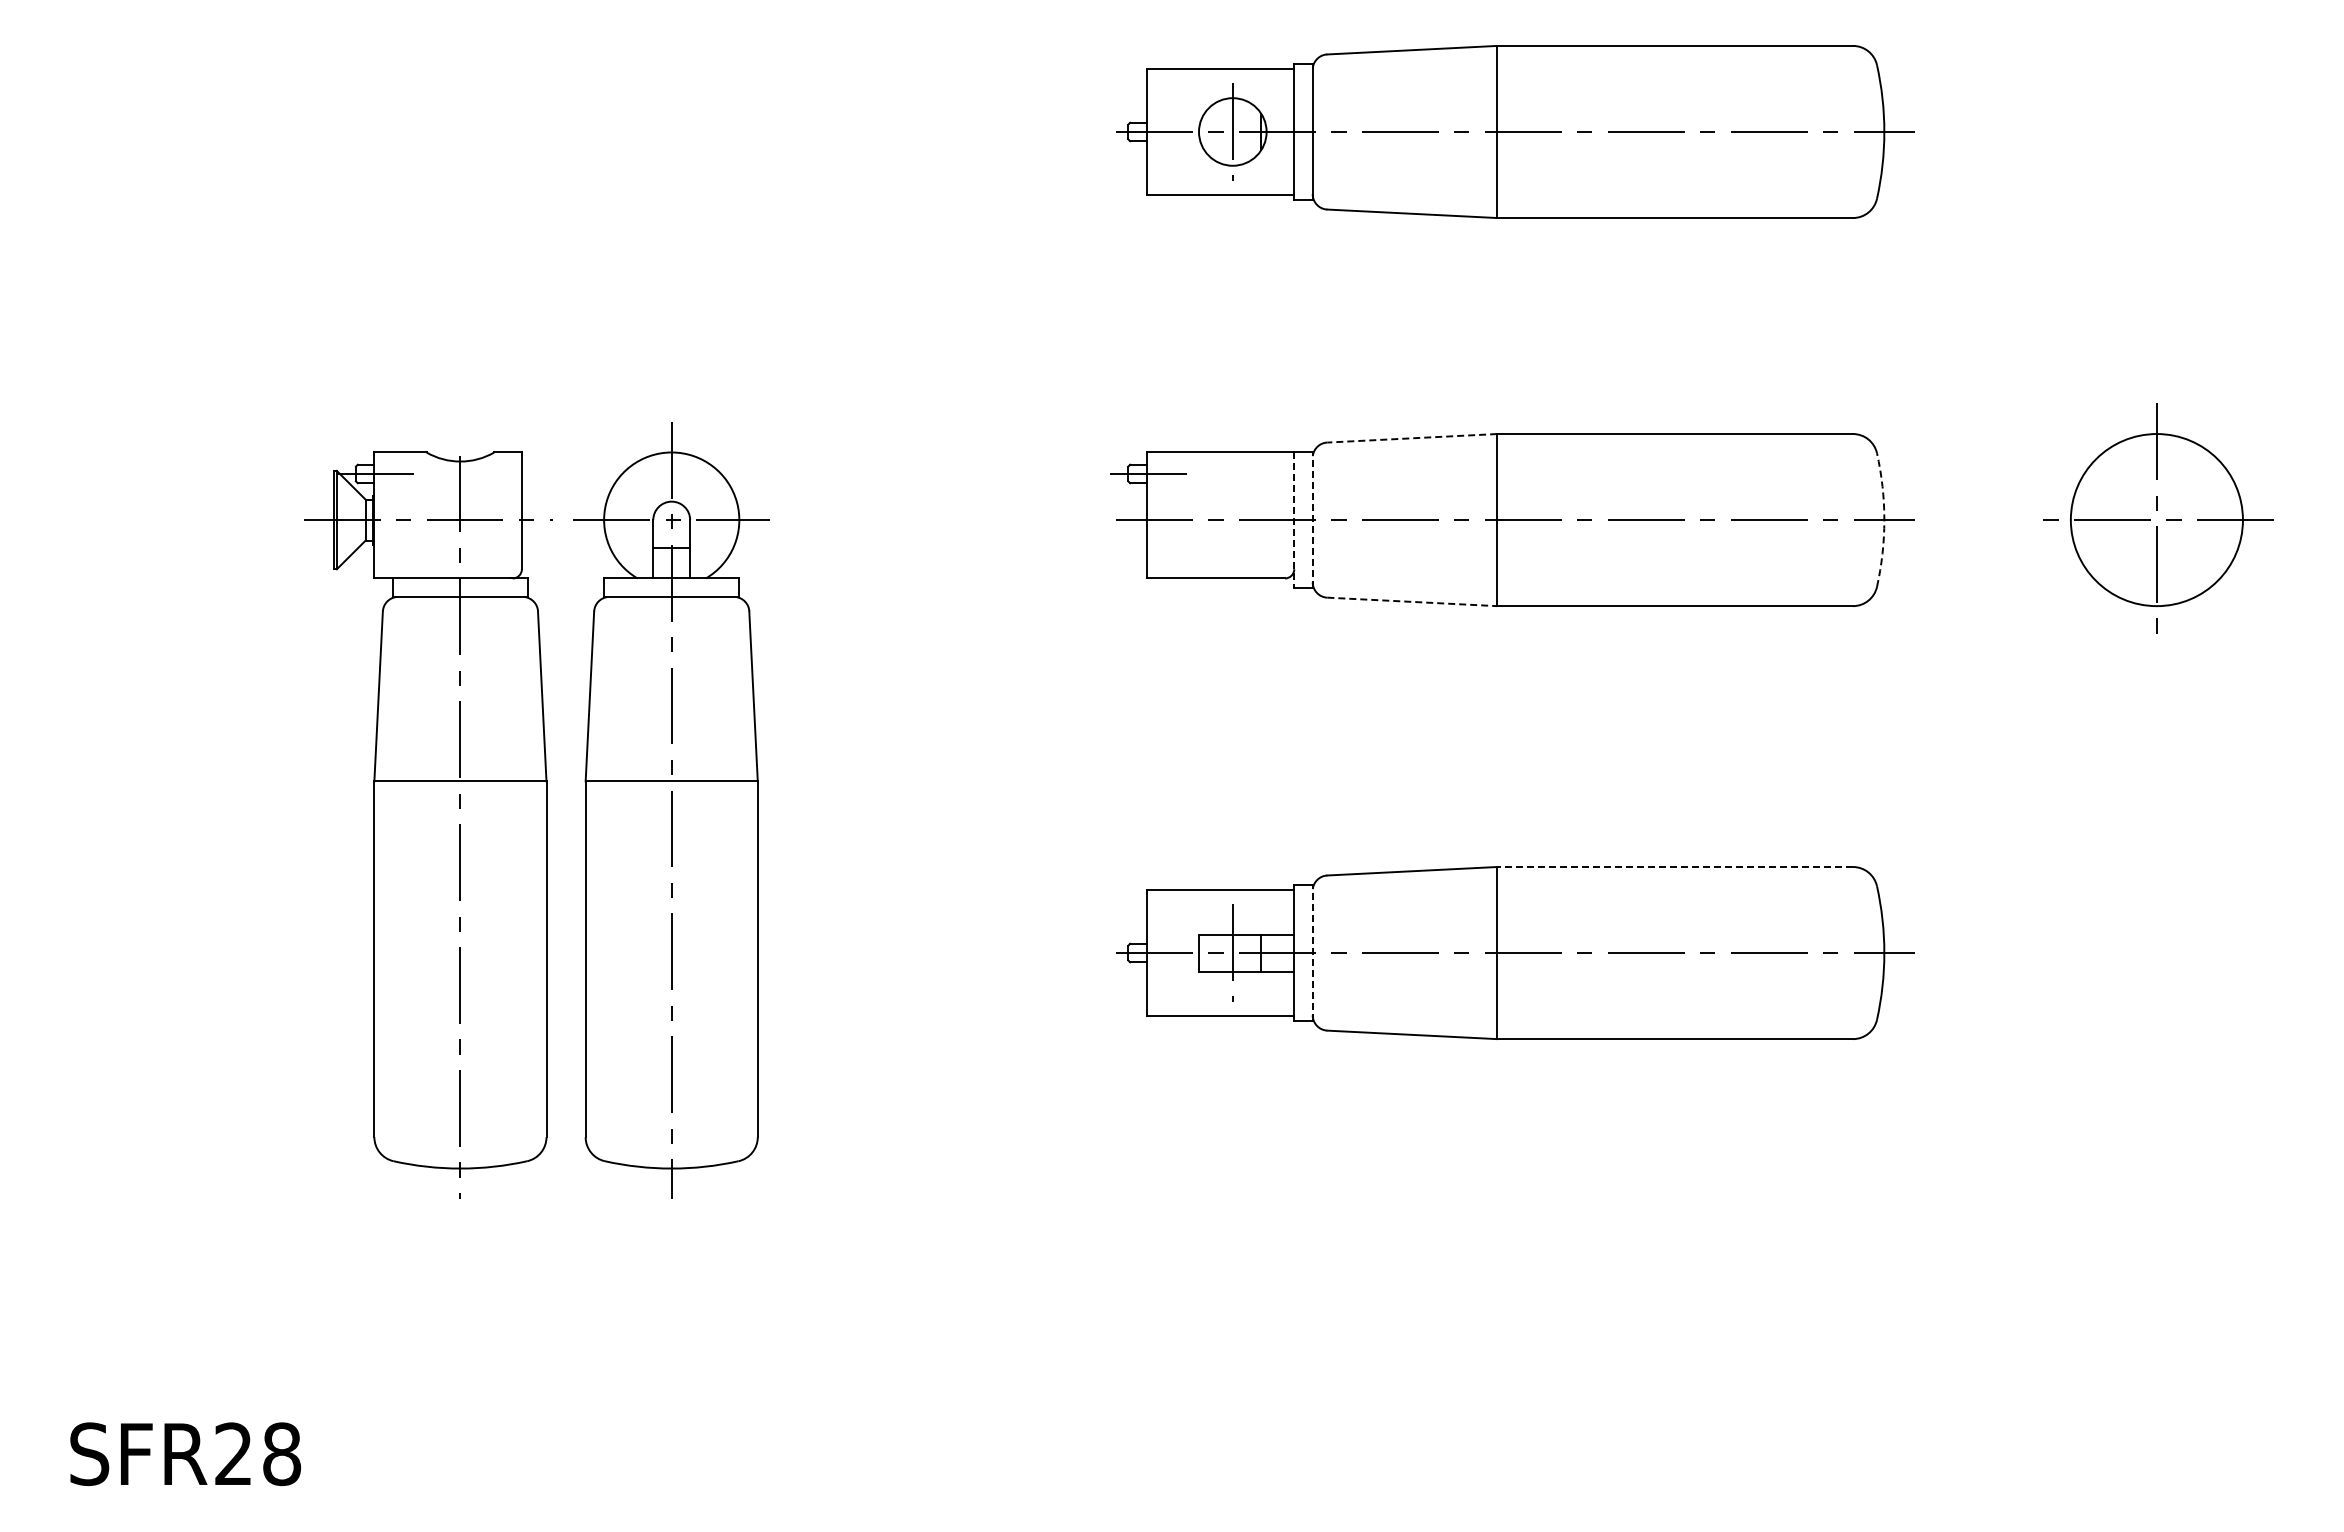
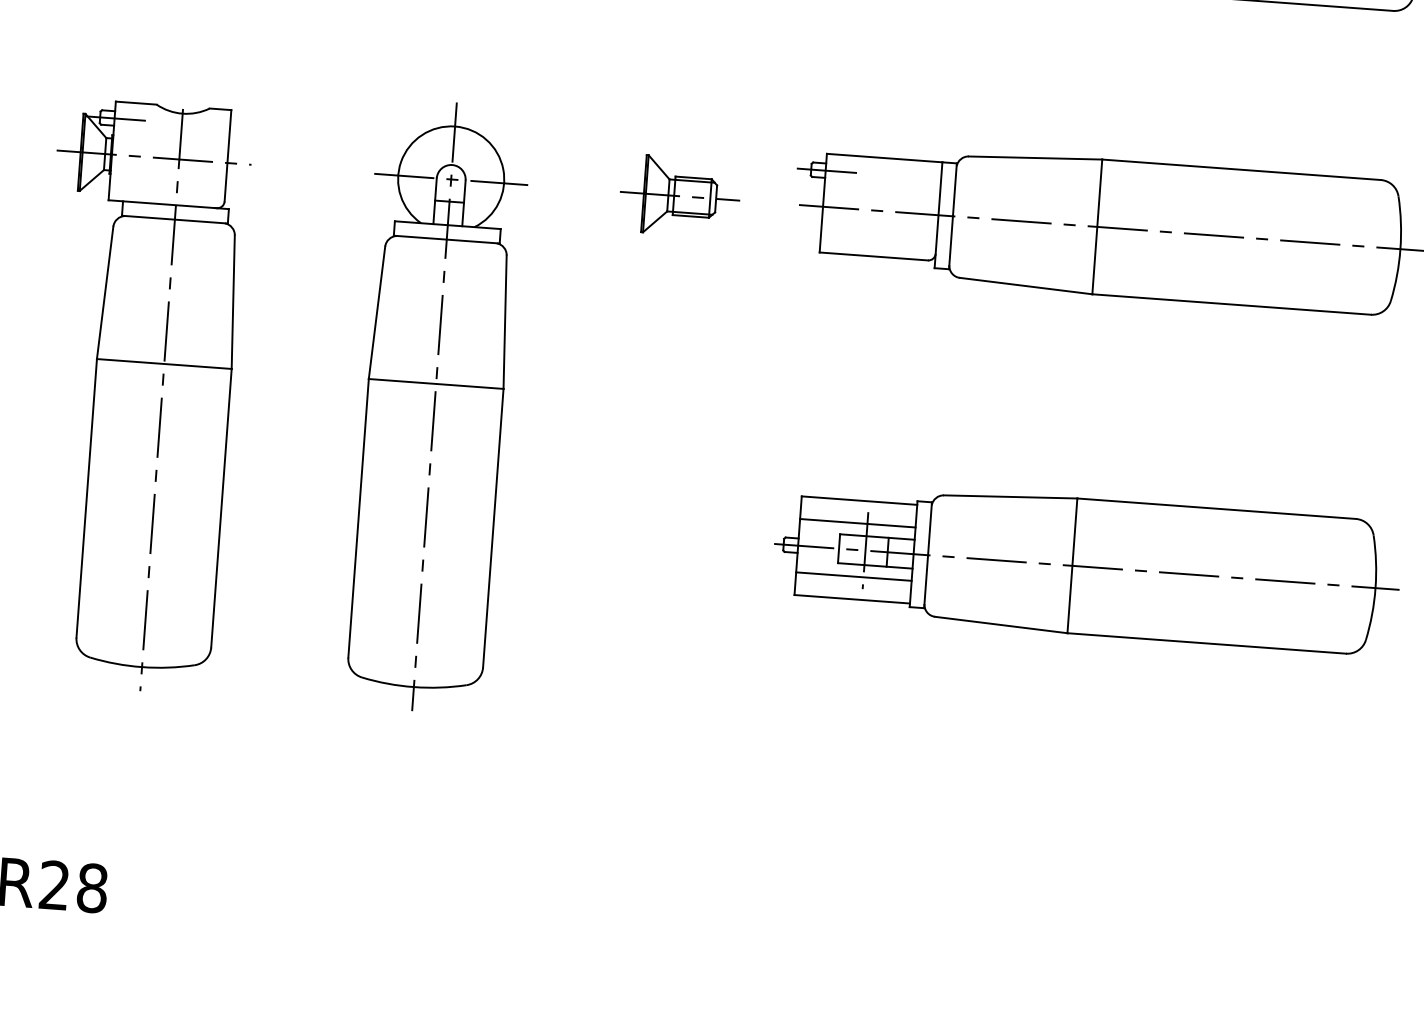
line: (1412, 438) -> (1035, 158), dashed -> solid
part: (963, 519) -> (679, 195), added
line: (1294, 520) -> (938, 215), dashed -> solid
line: (1312, 520) -> (952, 216), dashed -> solid
arc: (1884, 520) -> (1400, 249), dashed -> solid
line: (1412, 601) -> (1026, 285), dashed -> solid
part: (428, 824) -> (136, 395), moved
line: (1675, 867) -> (1216, 509), dashed -> solid
line: (1220, 918) -> (857, 522), added
line: (1312, 953) -> (927, 555), dashed -> solid
line: (1220, 987) -> (853, 576), added

